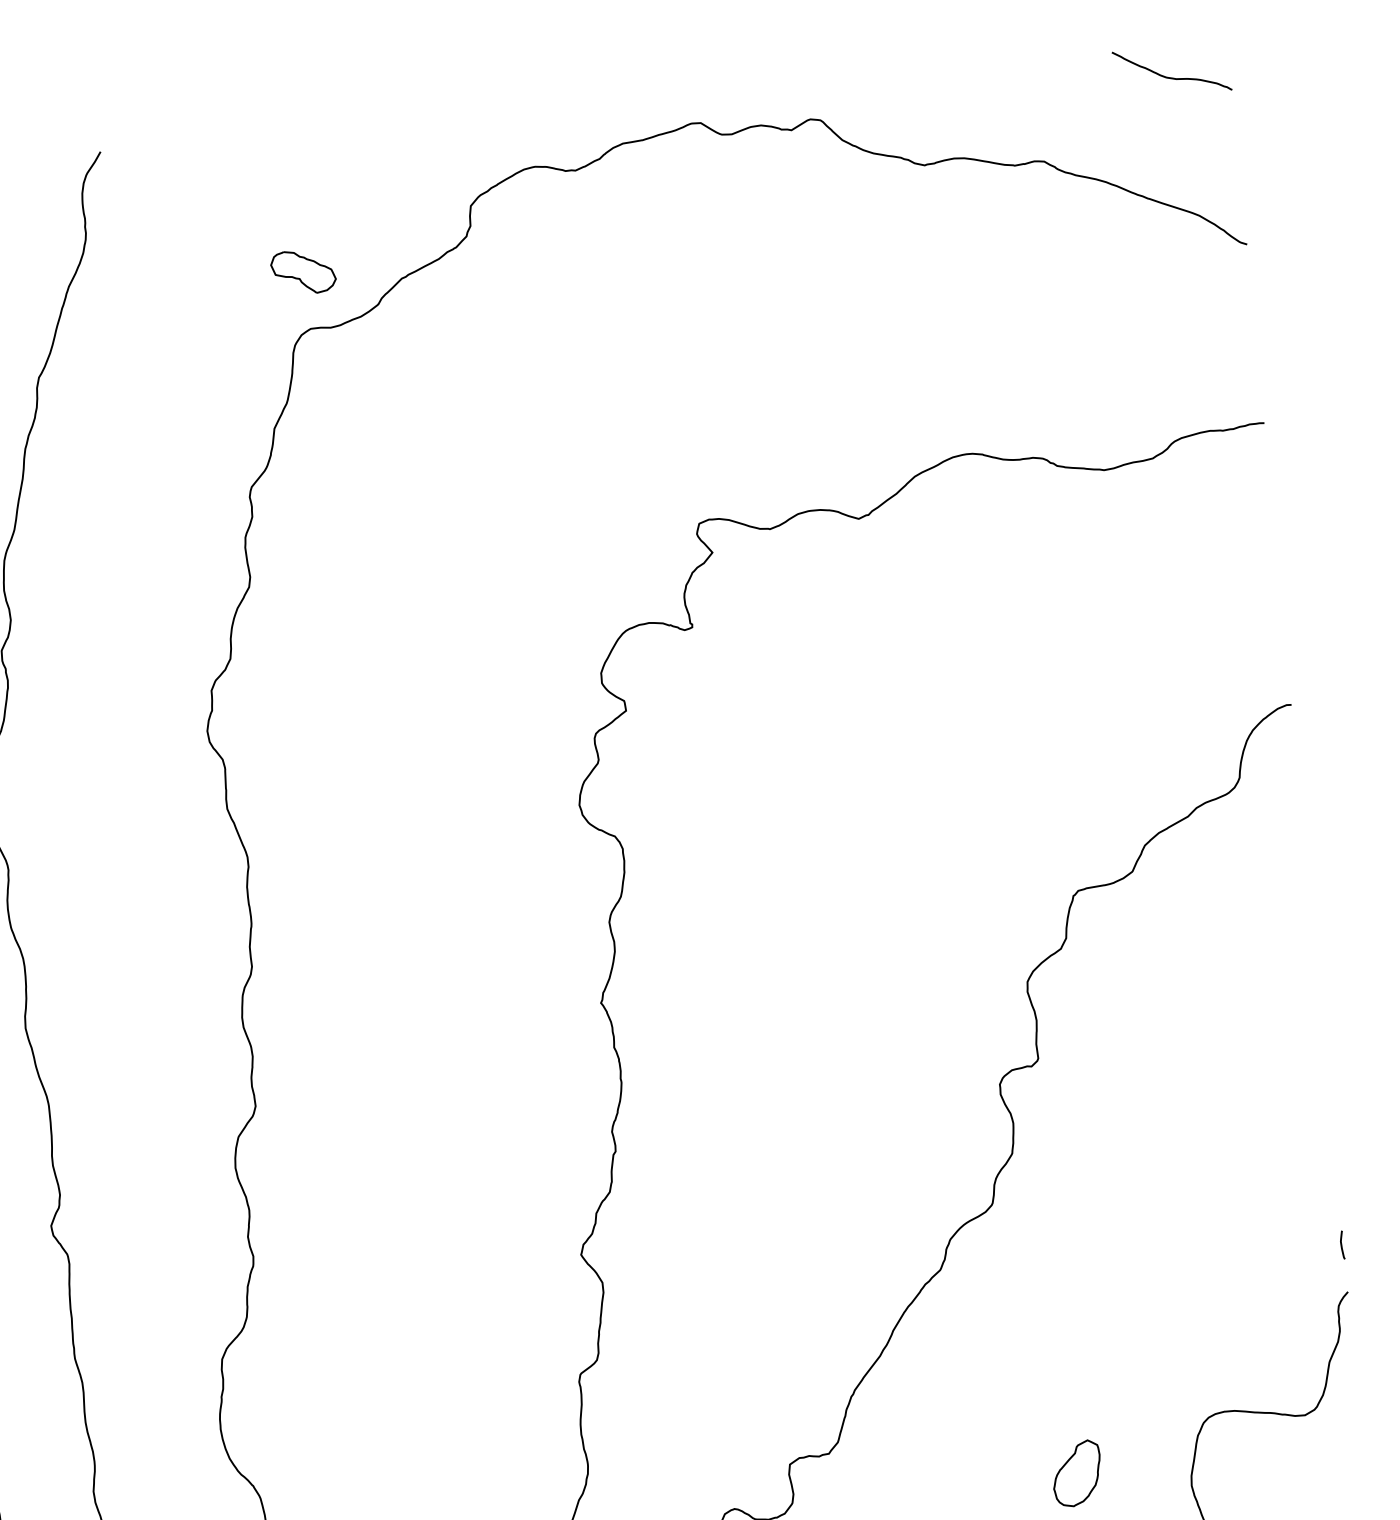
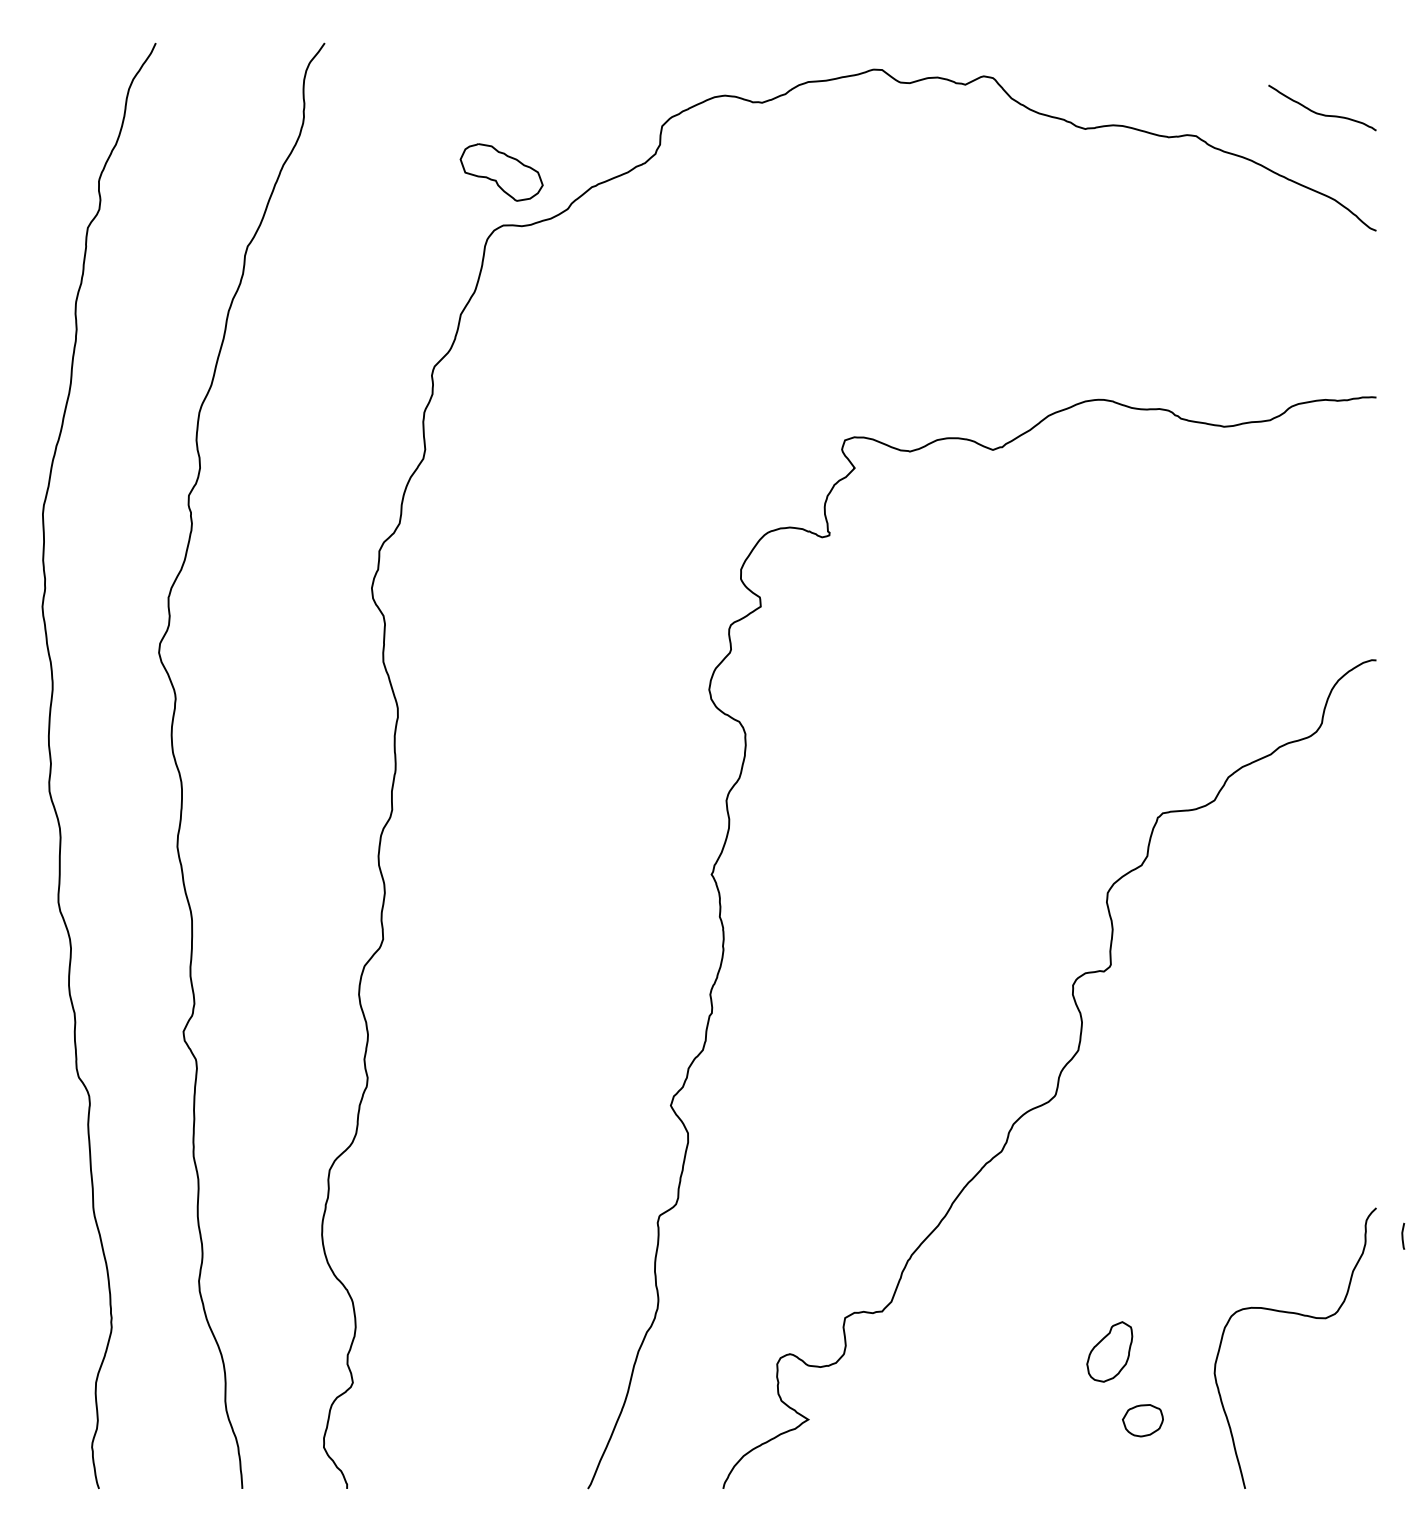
curve: (1172, 77) -> (1322, 113), moved
part: (303, 272) -> (501, 172), size x1.4
curve: (1342, 1244) -> (1403, 1235), moved

